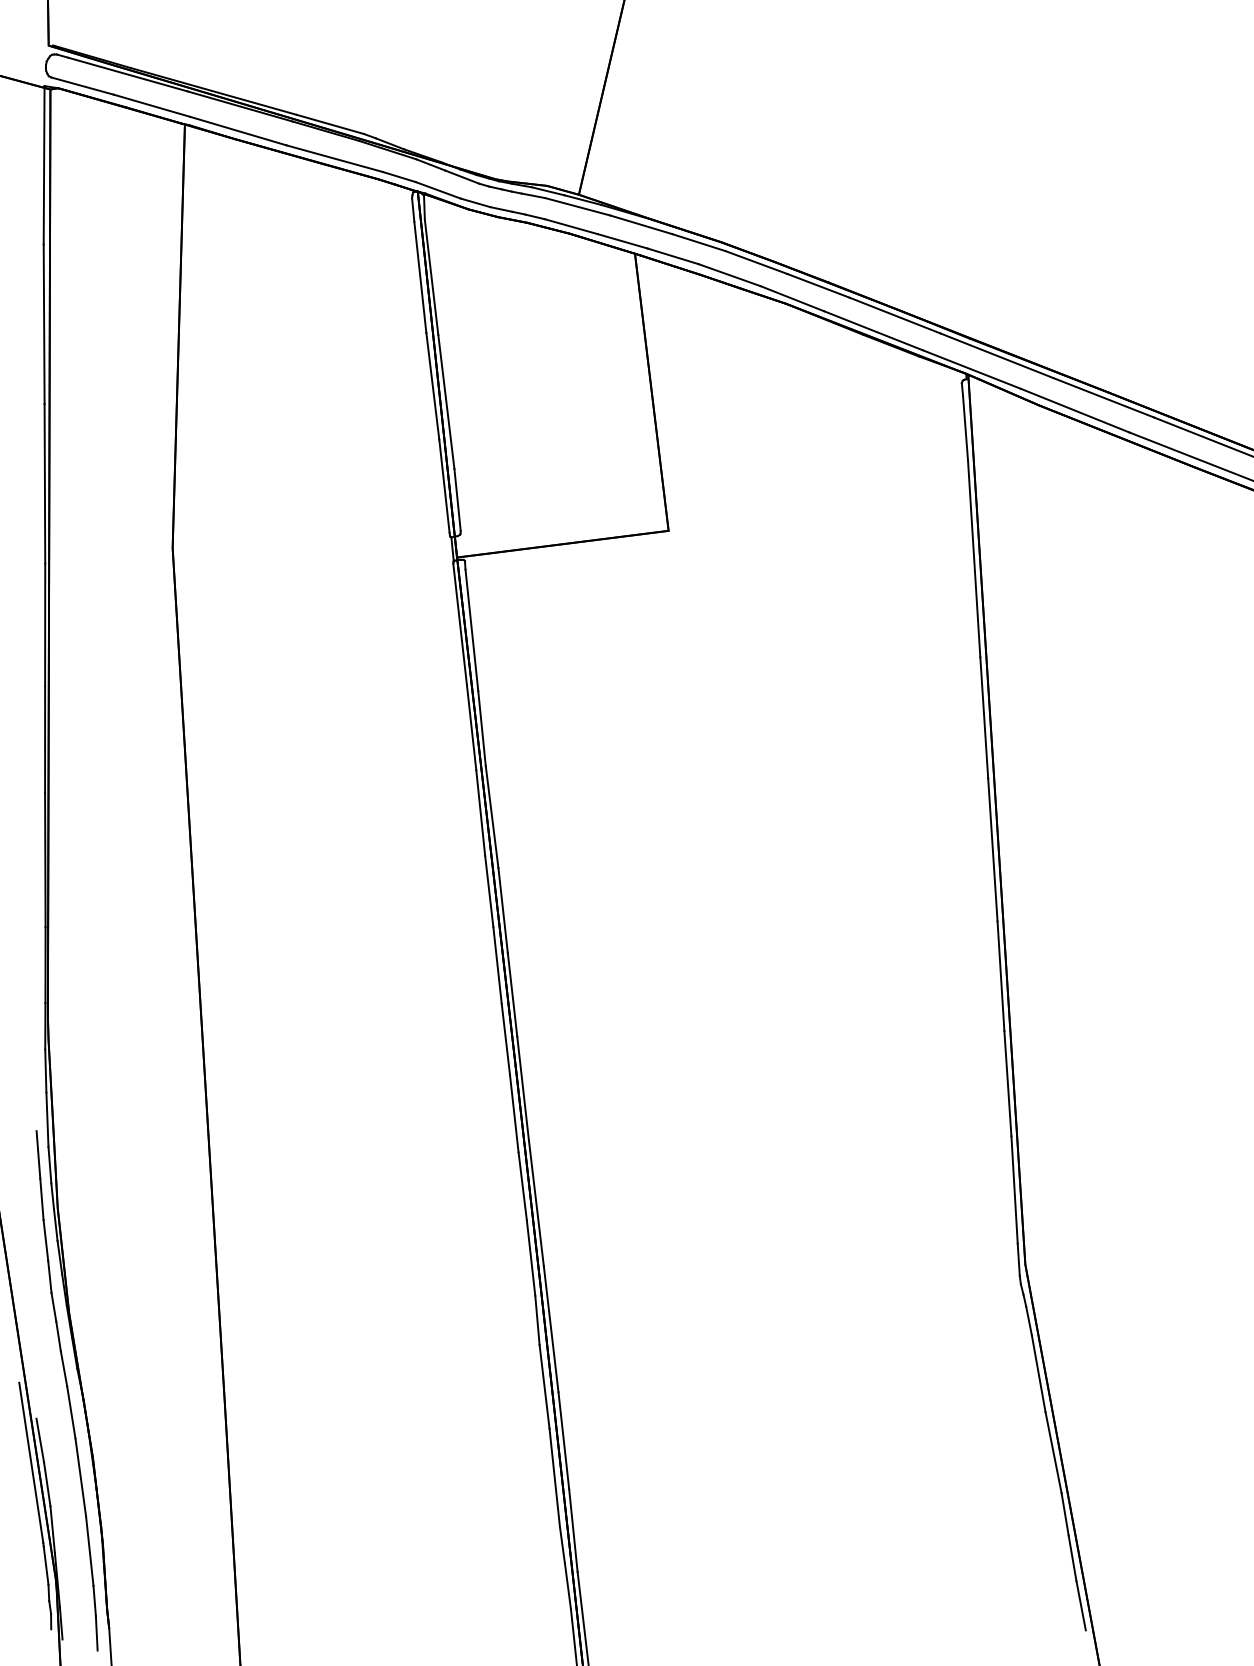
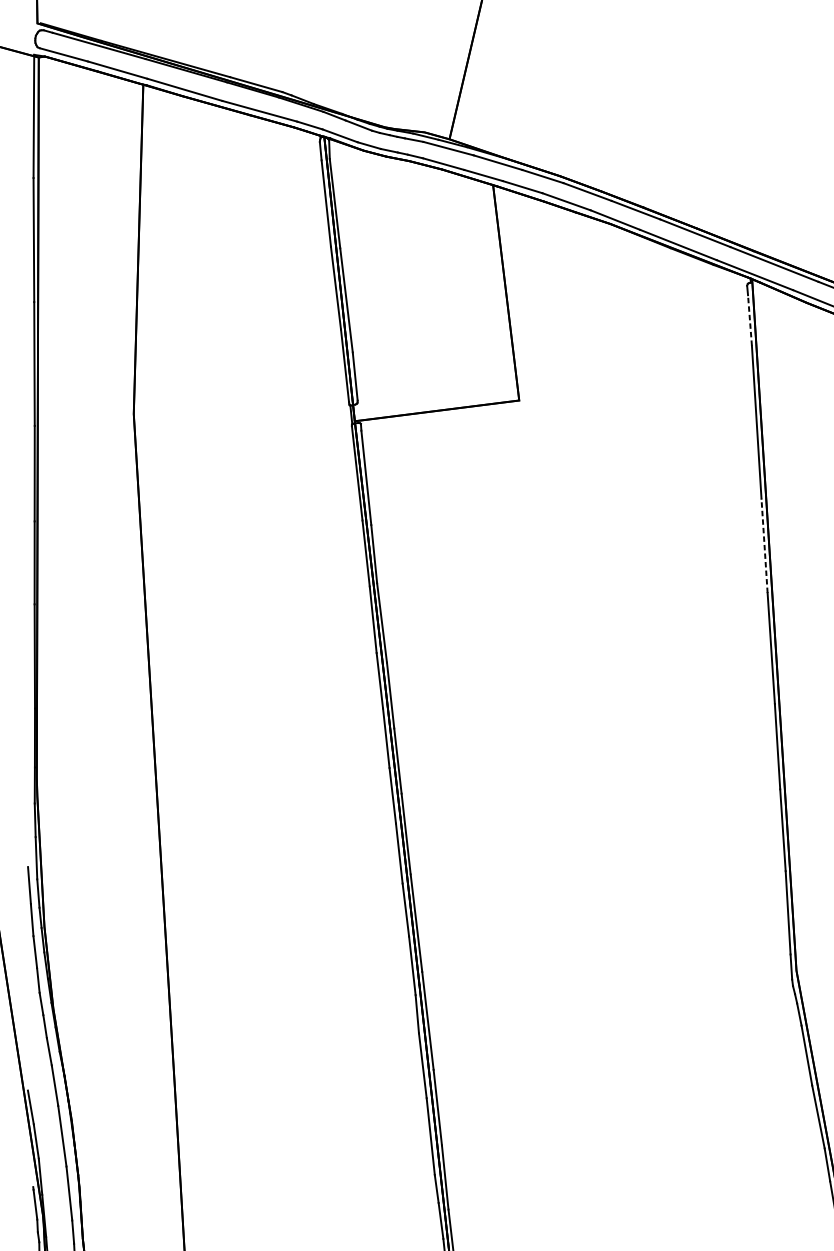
line: (965, 427) -> (749, 320), solid -> dashed
line: (984, 717) -> (764, 545), solid -> dashed
line: (31, 1462) -> (24, 1124), removed

